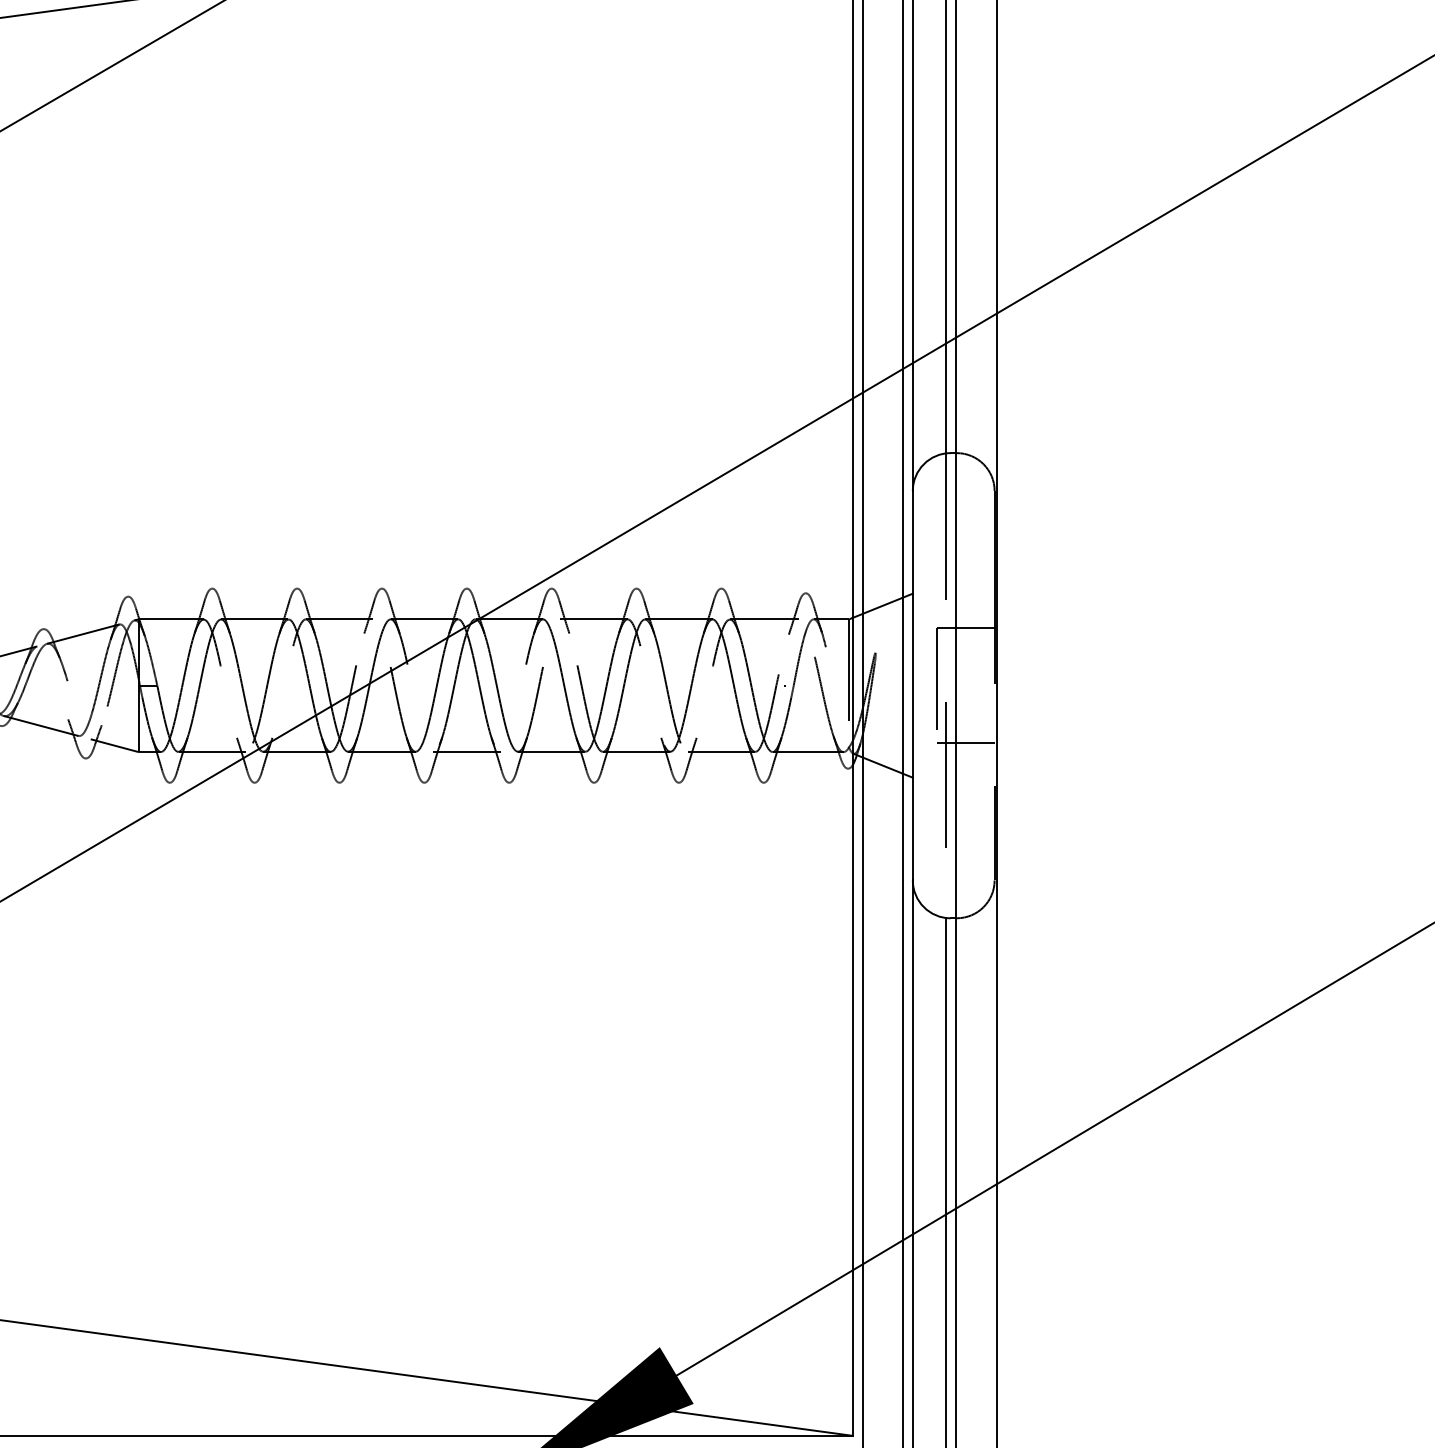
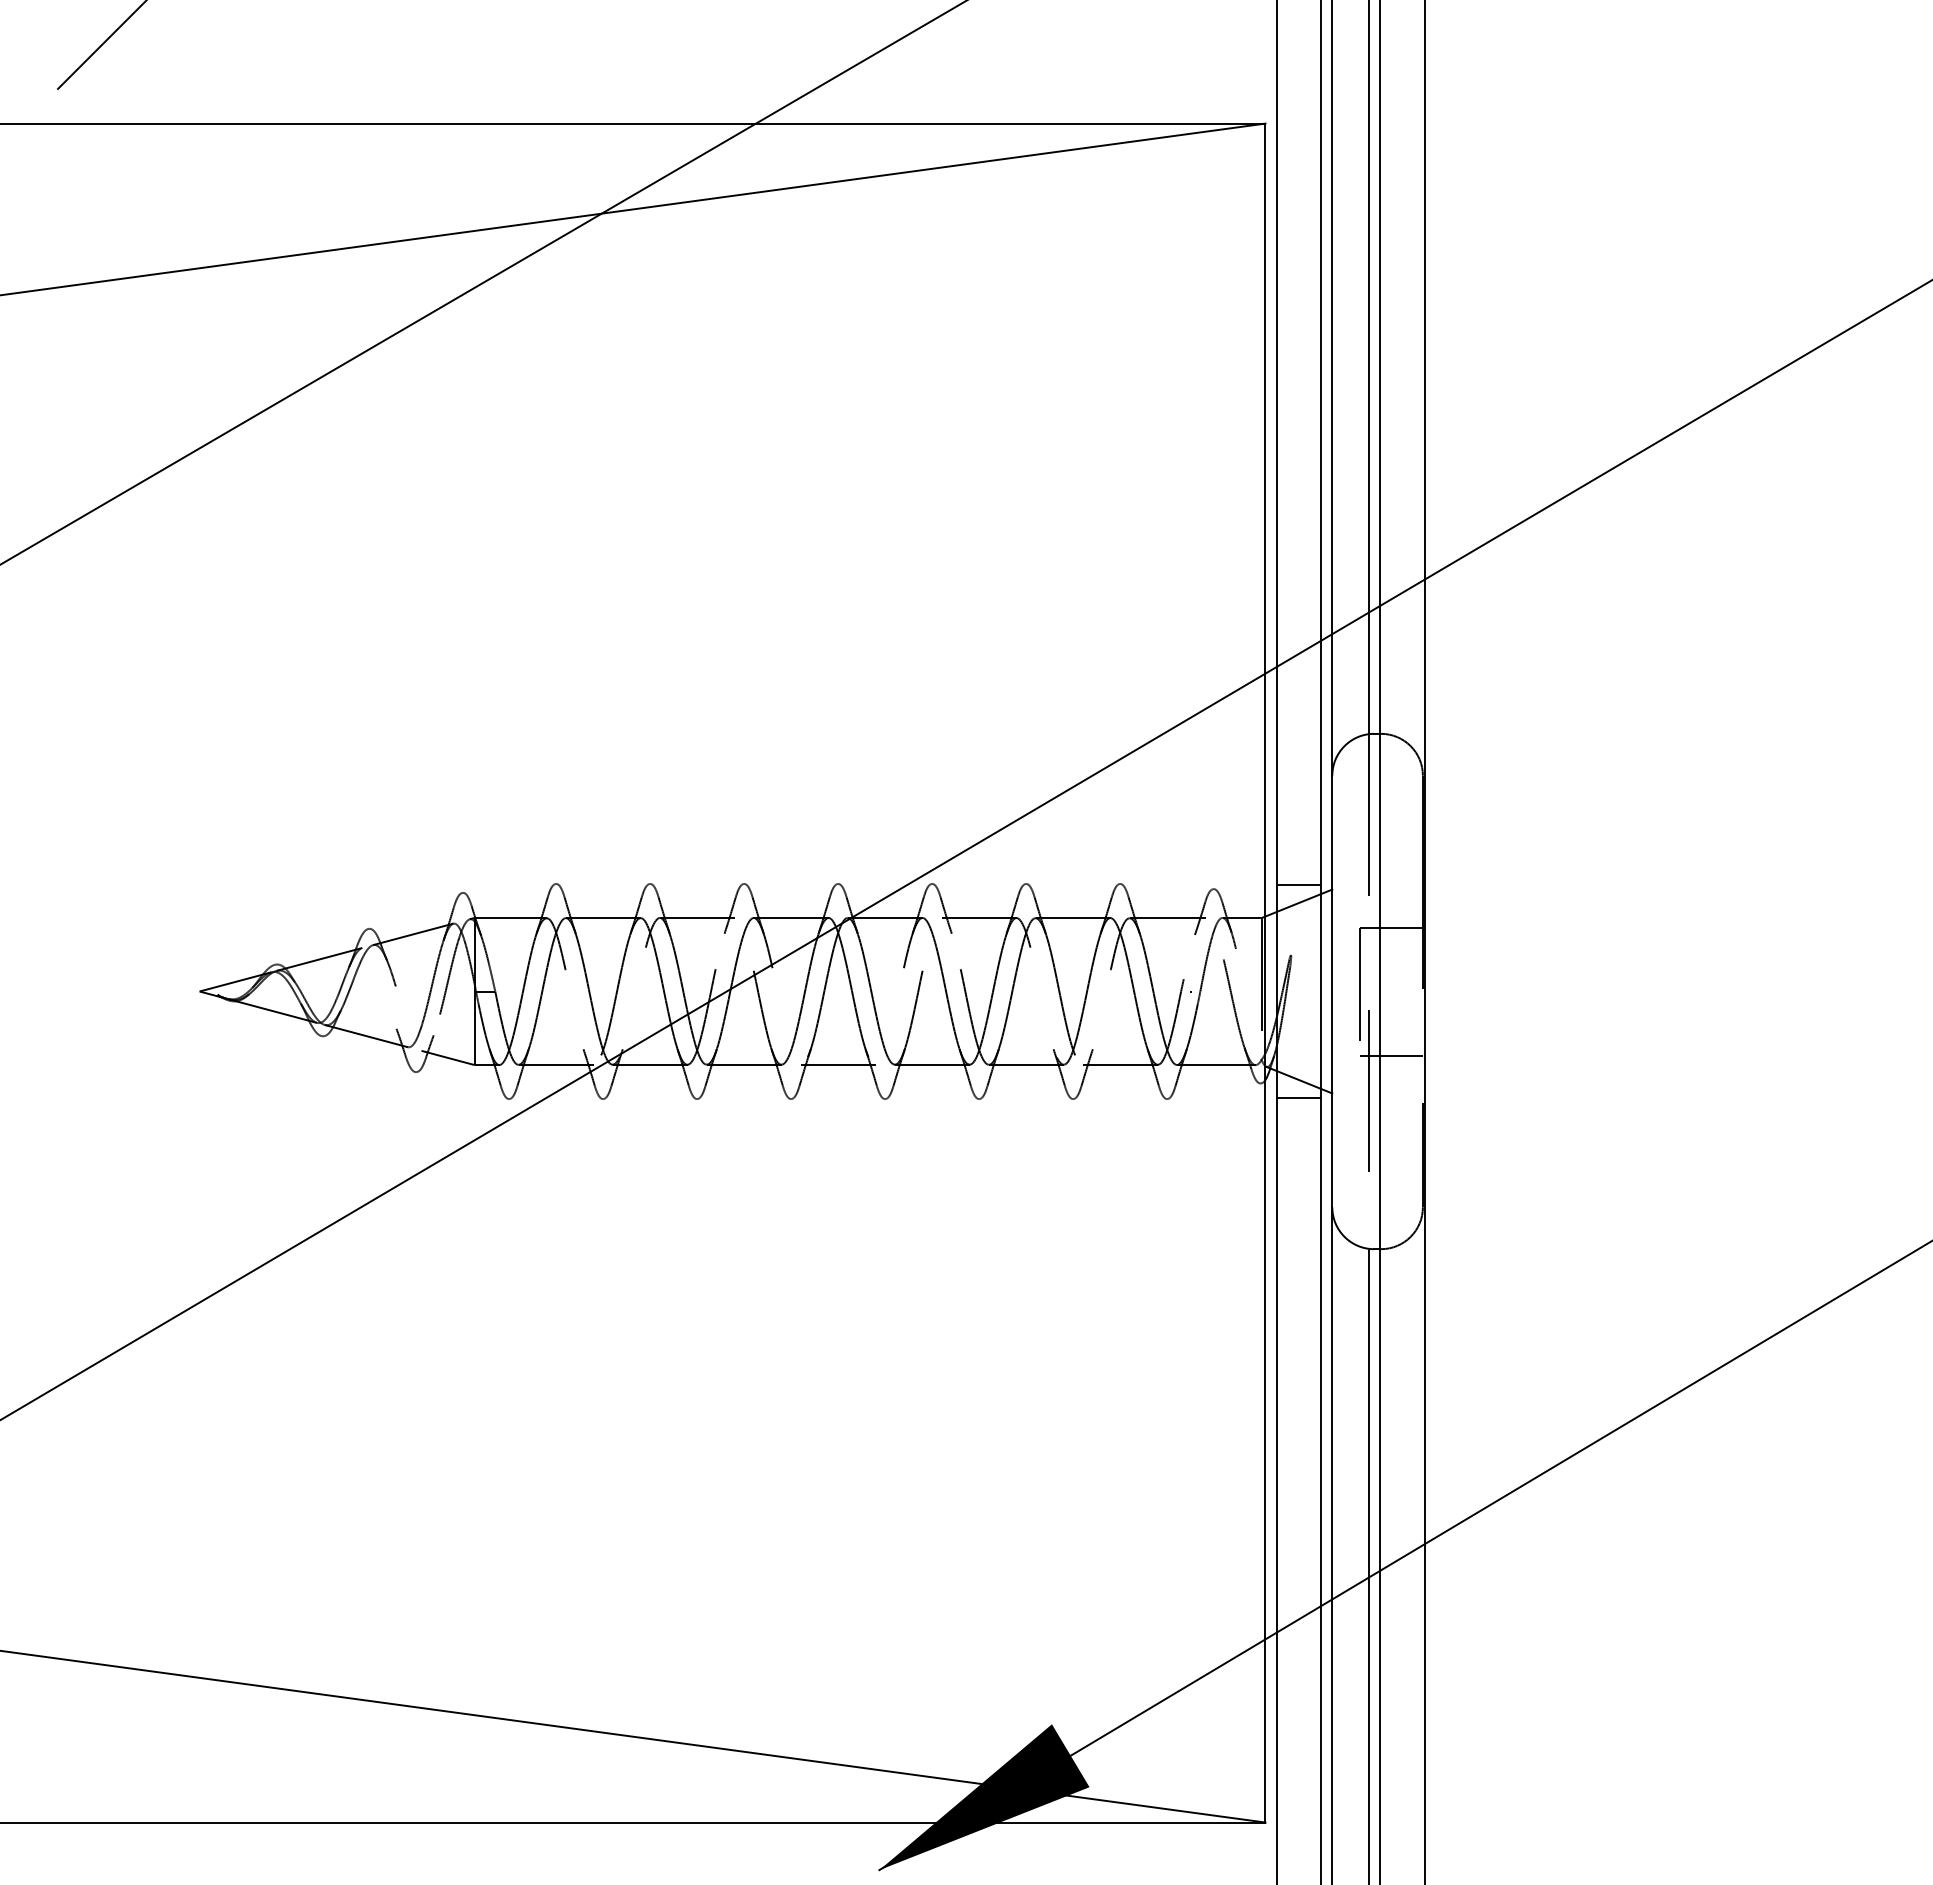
line: (882, 590) -> (1298, 885), added
line: (882, 781) -> (1298, 1097), added

